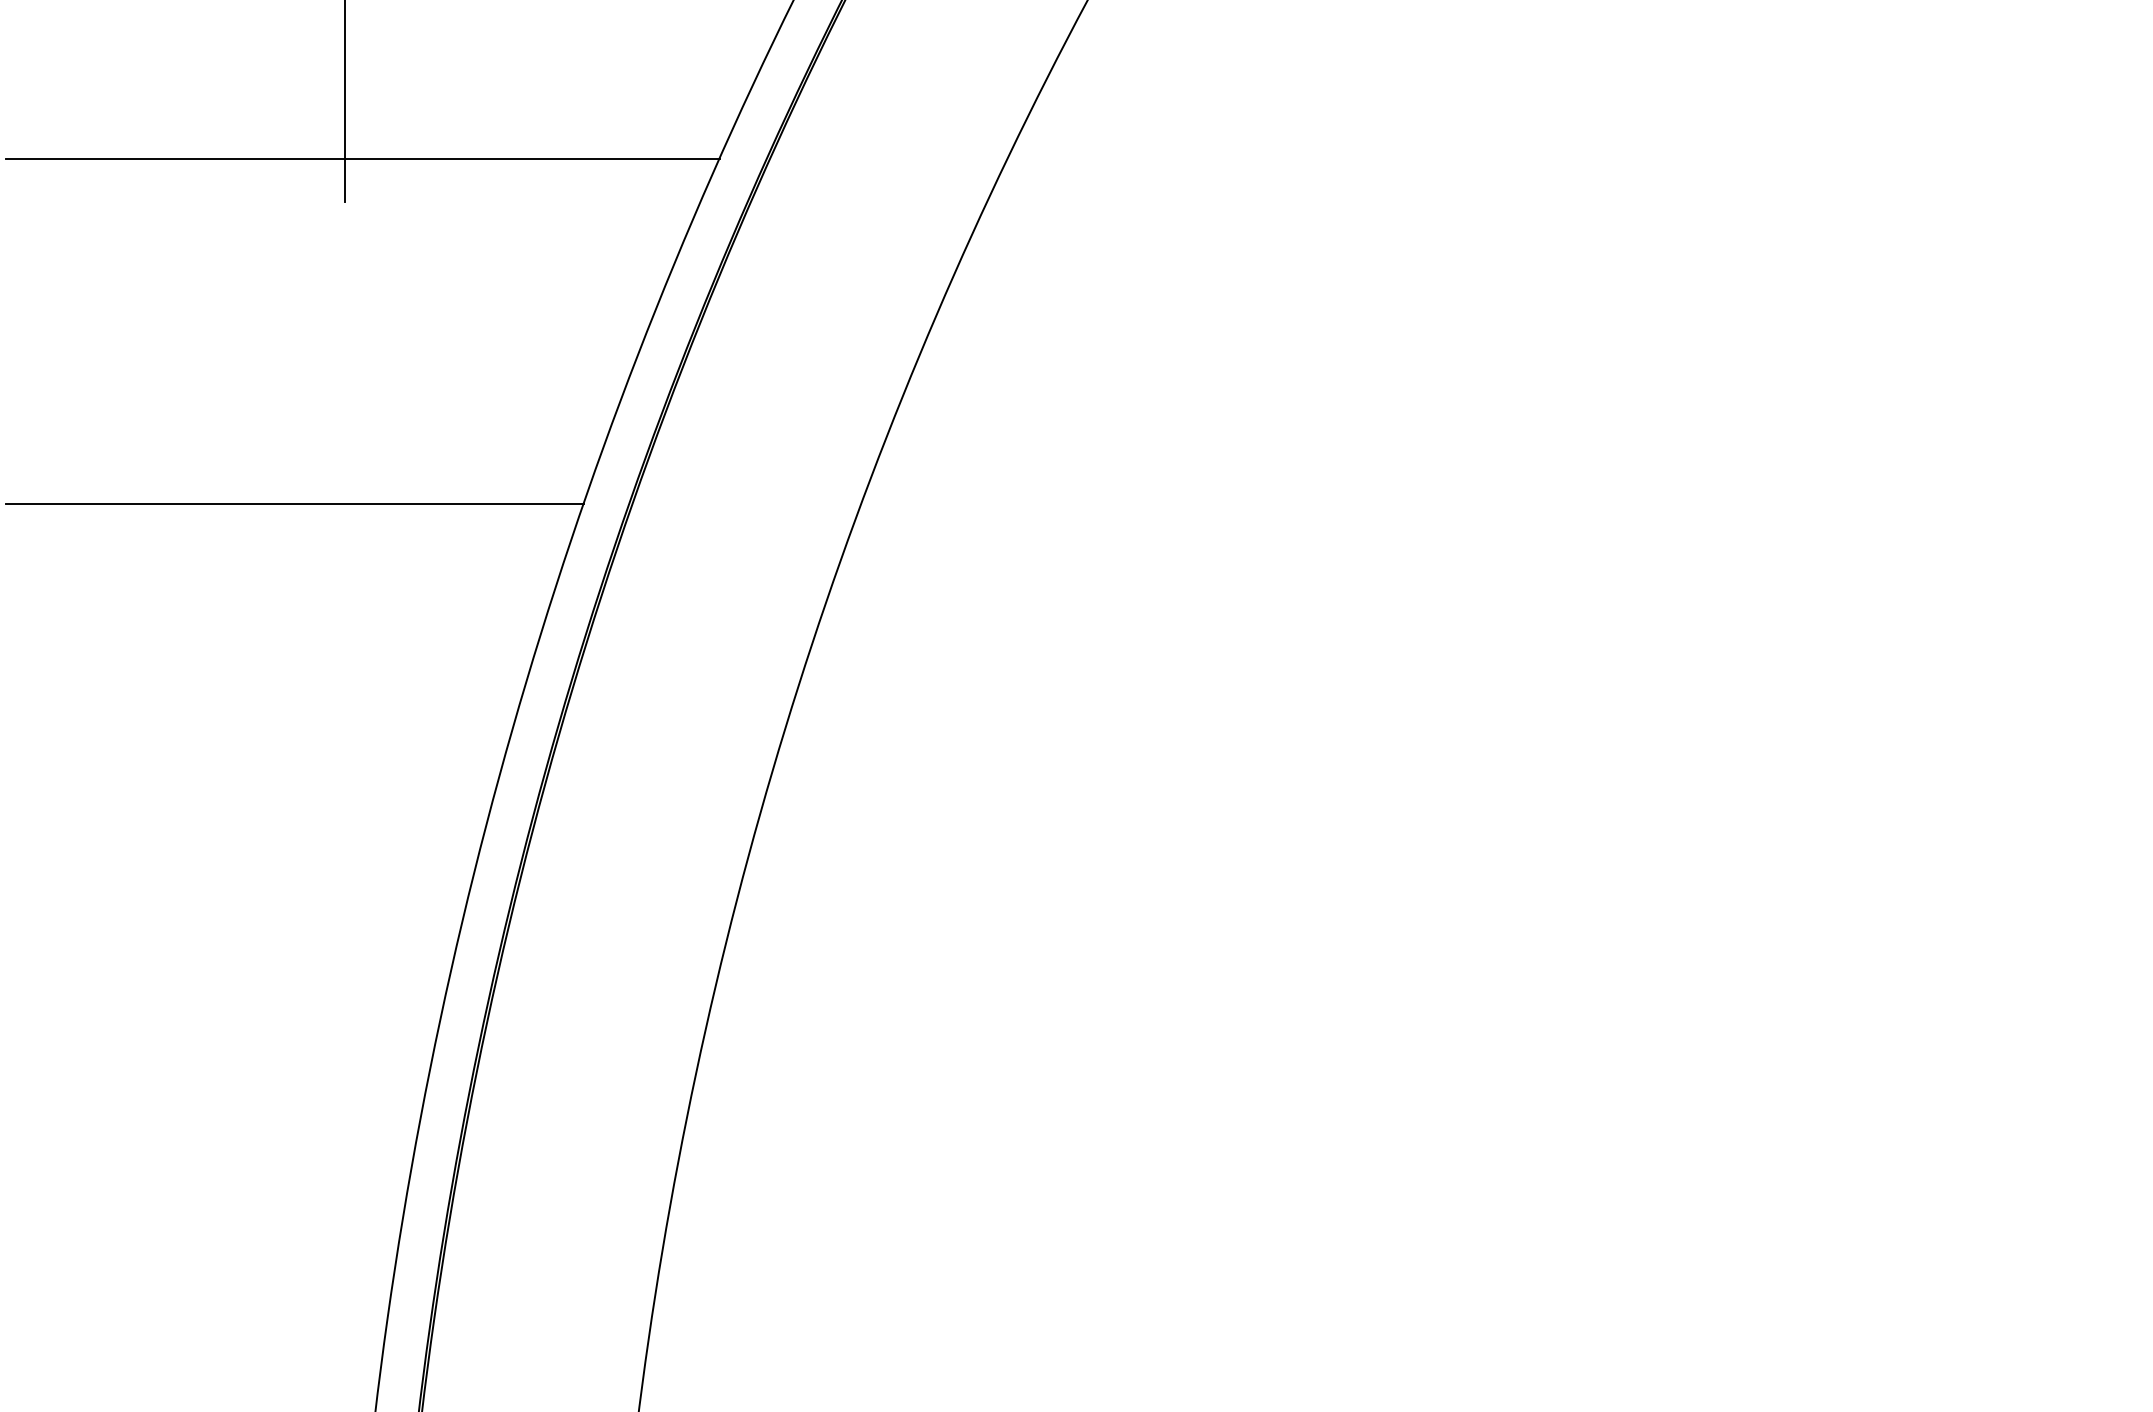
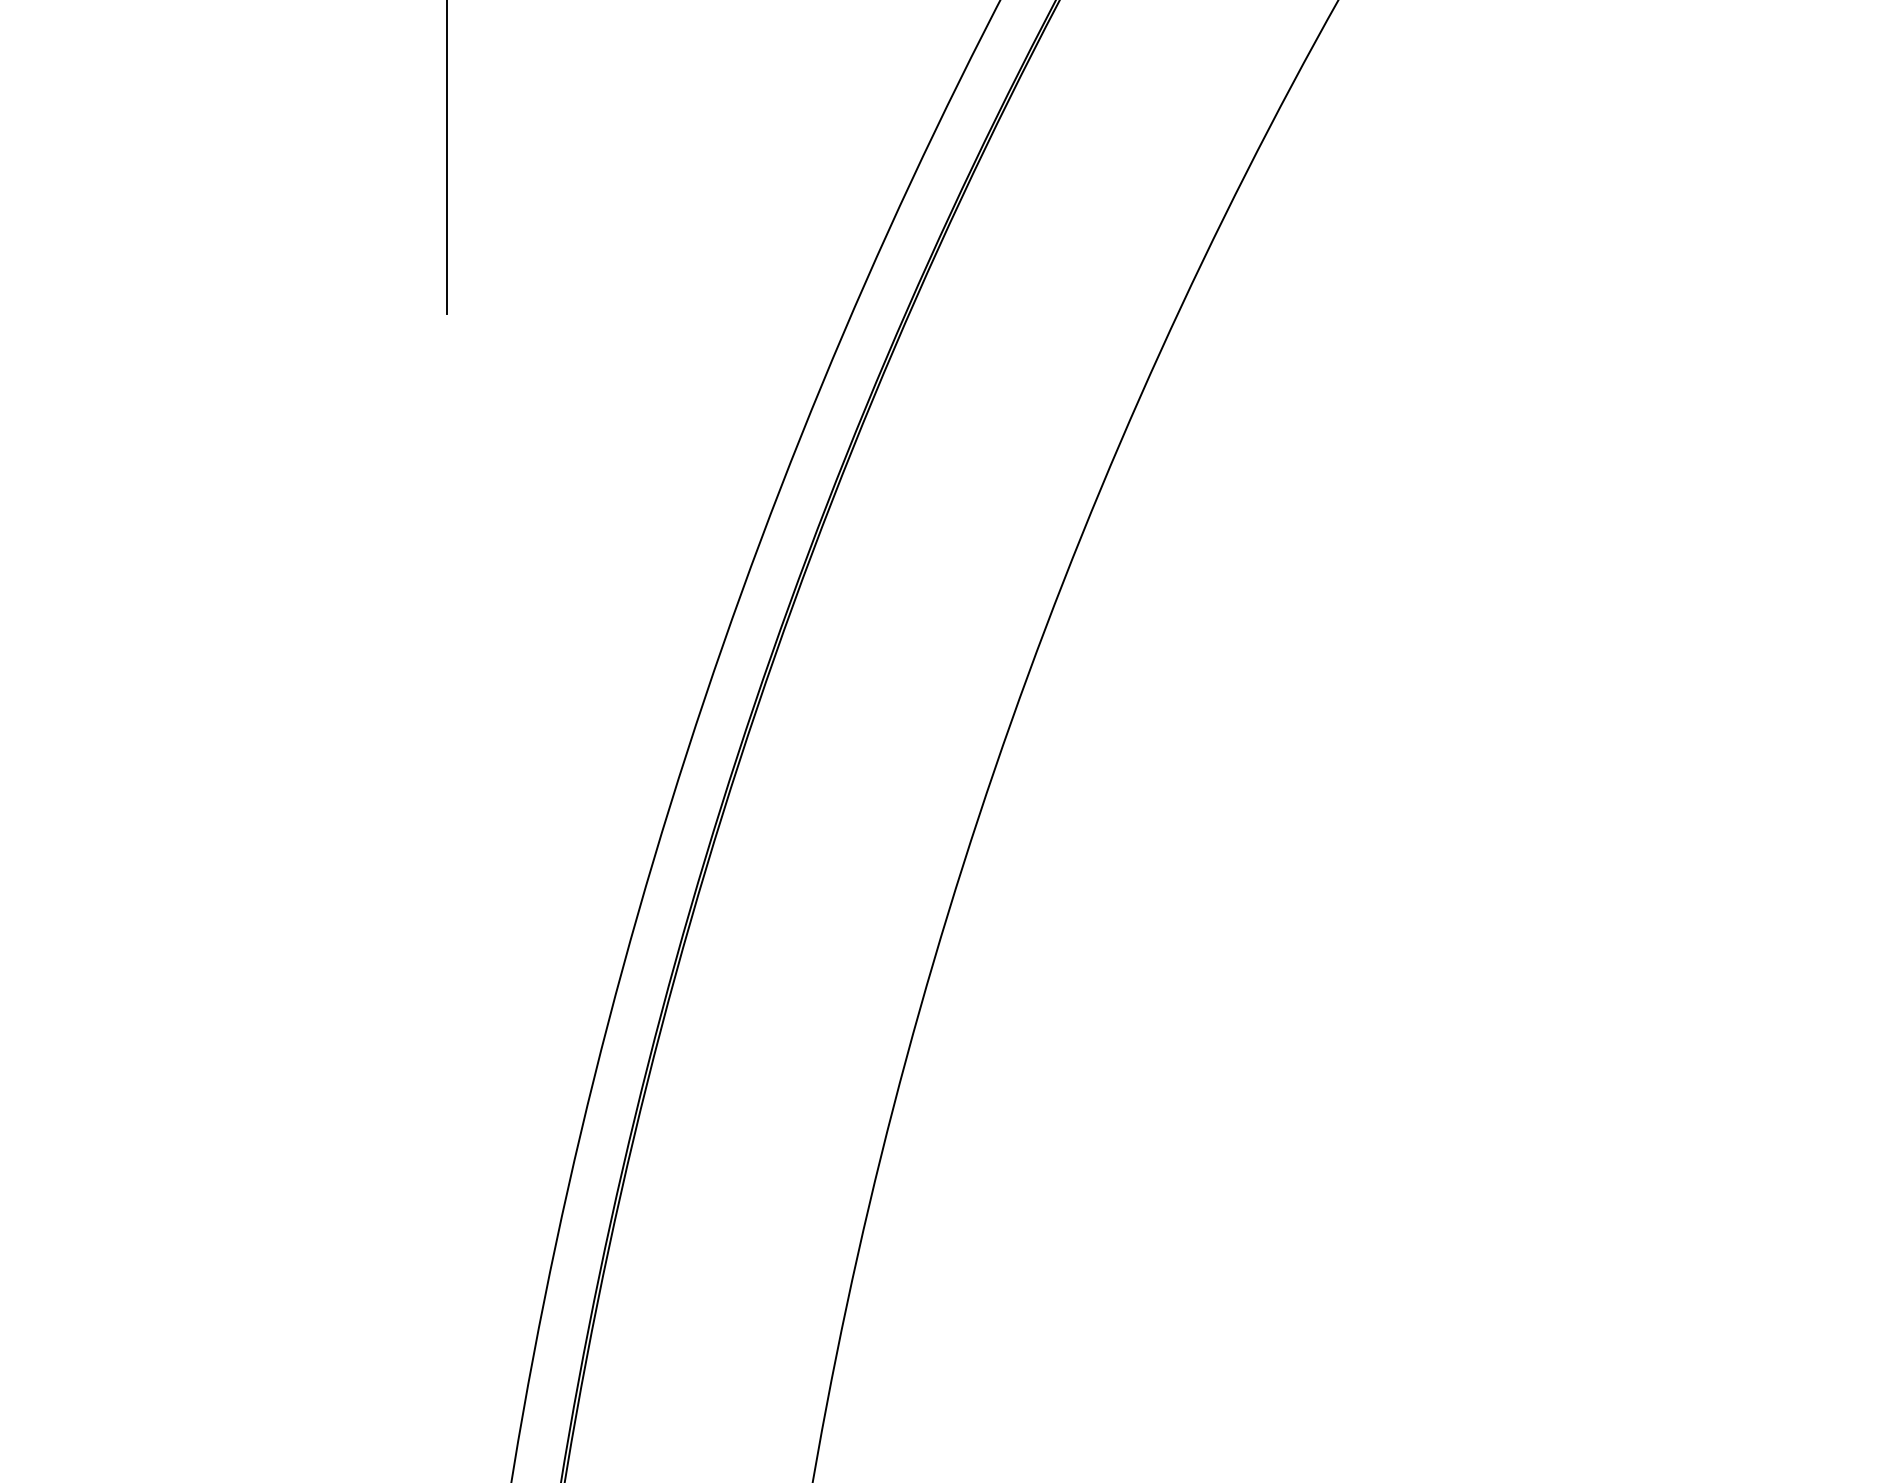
line: (362, 159) -> (467, 265), removed
line: (294, 504) -> (390, 658), removed

